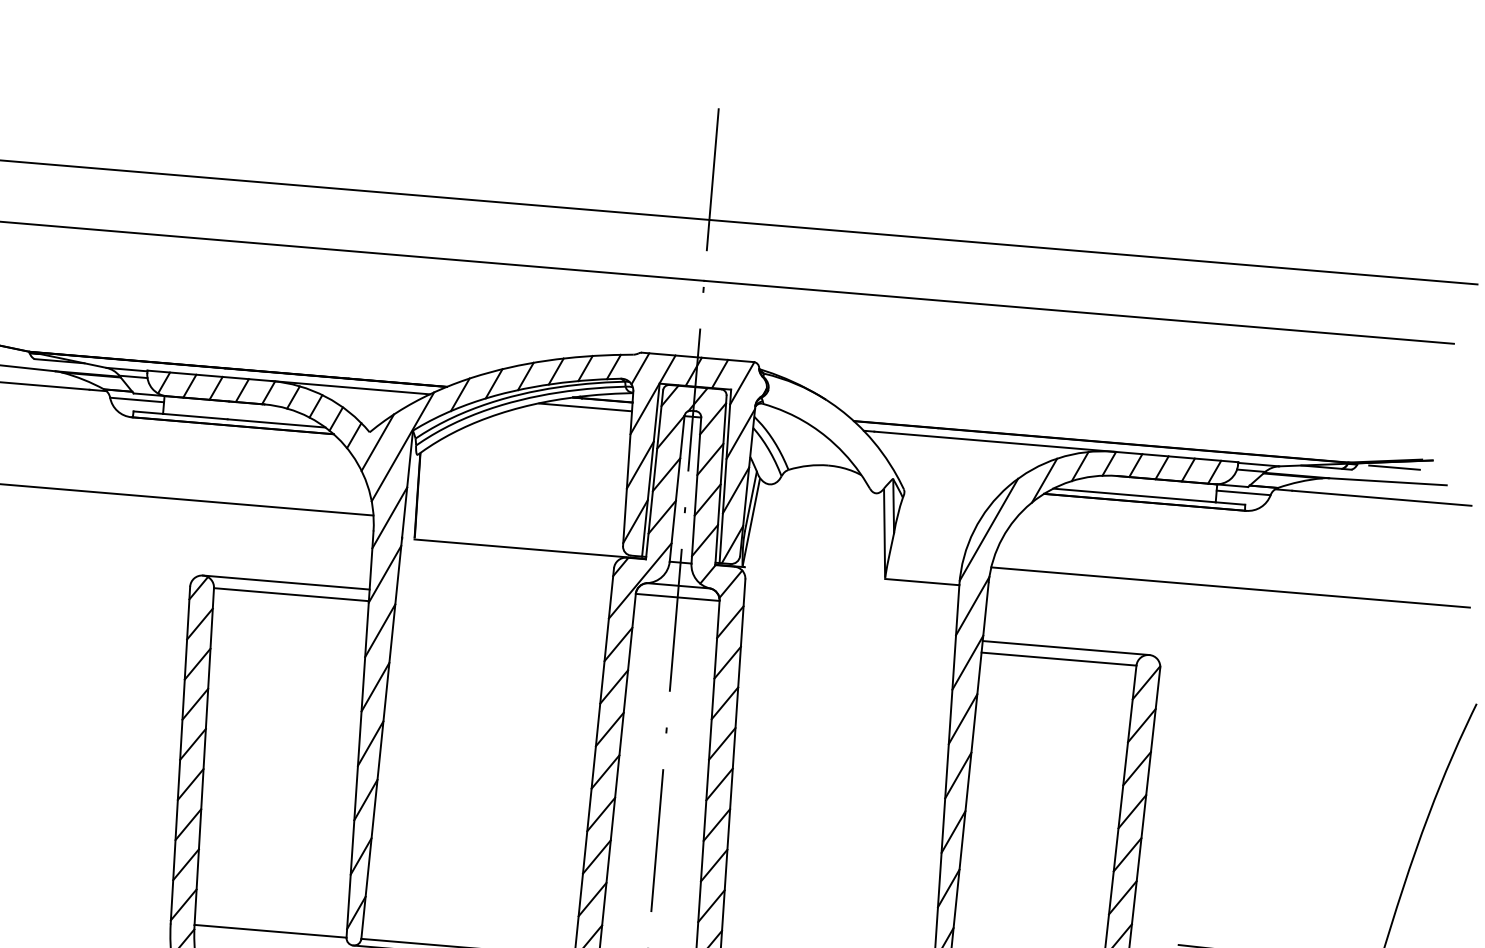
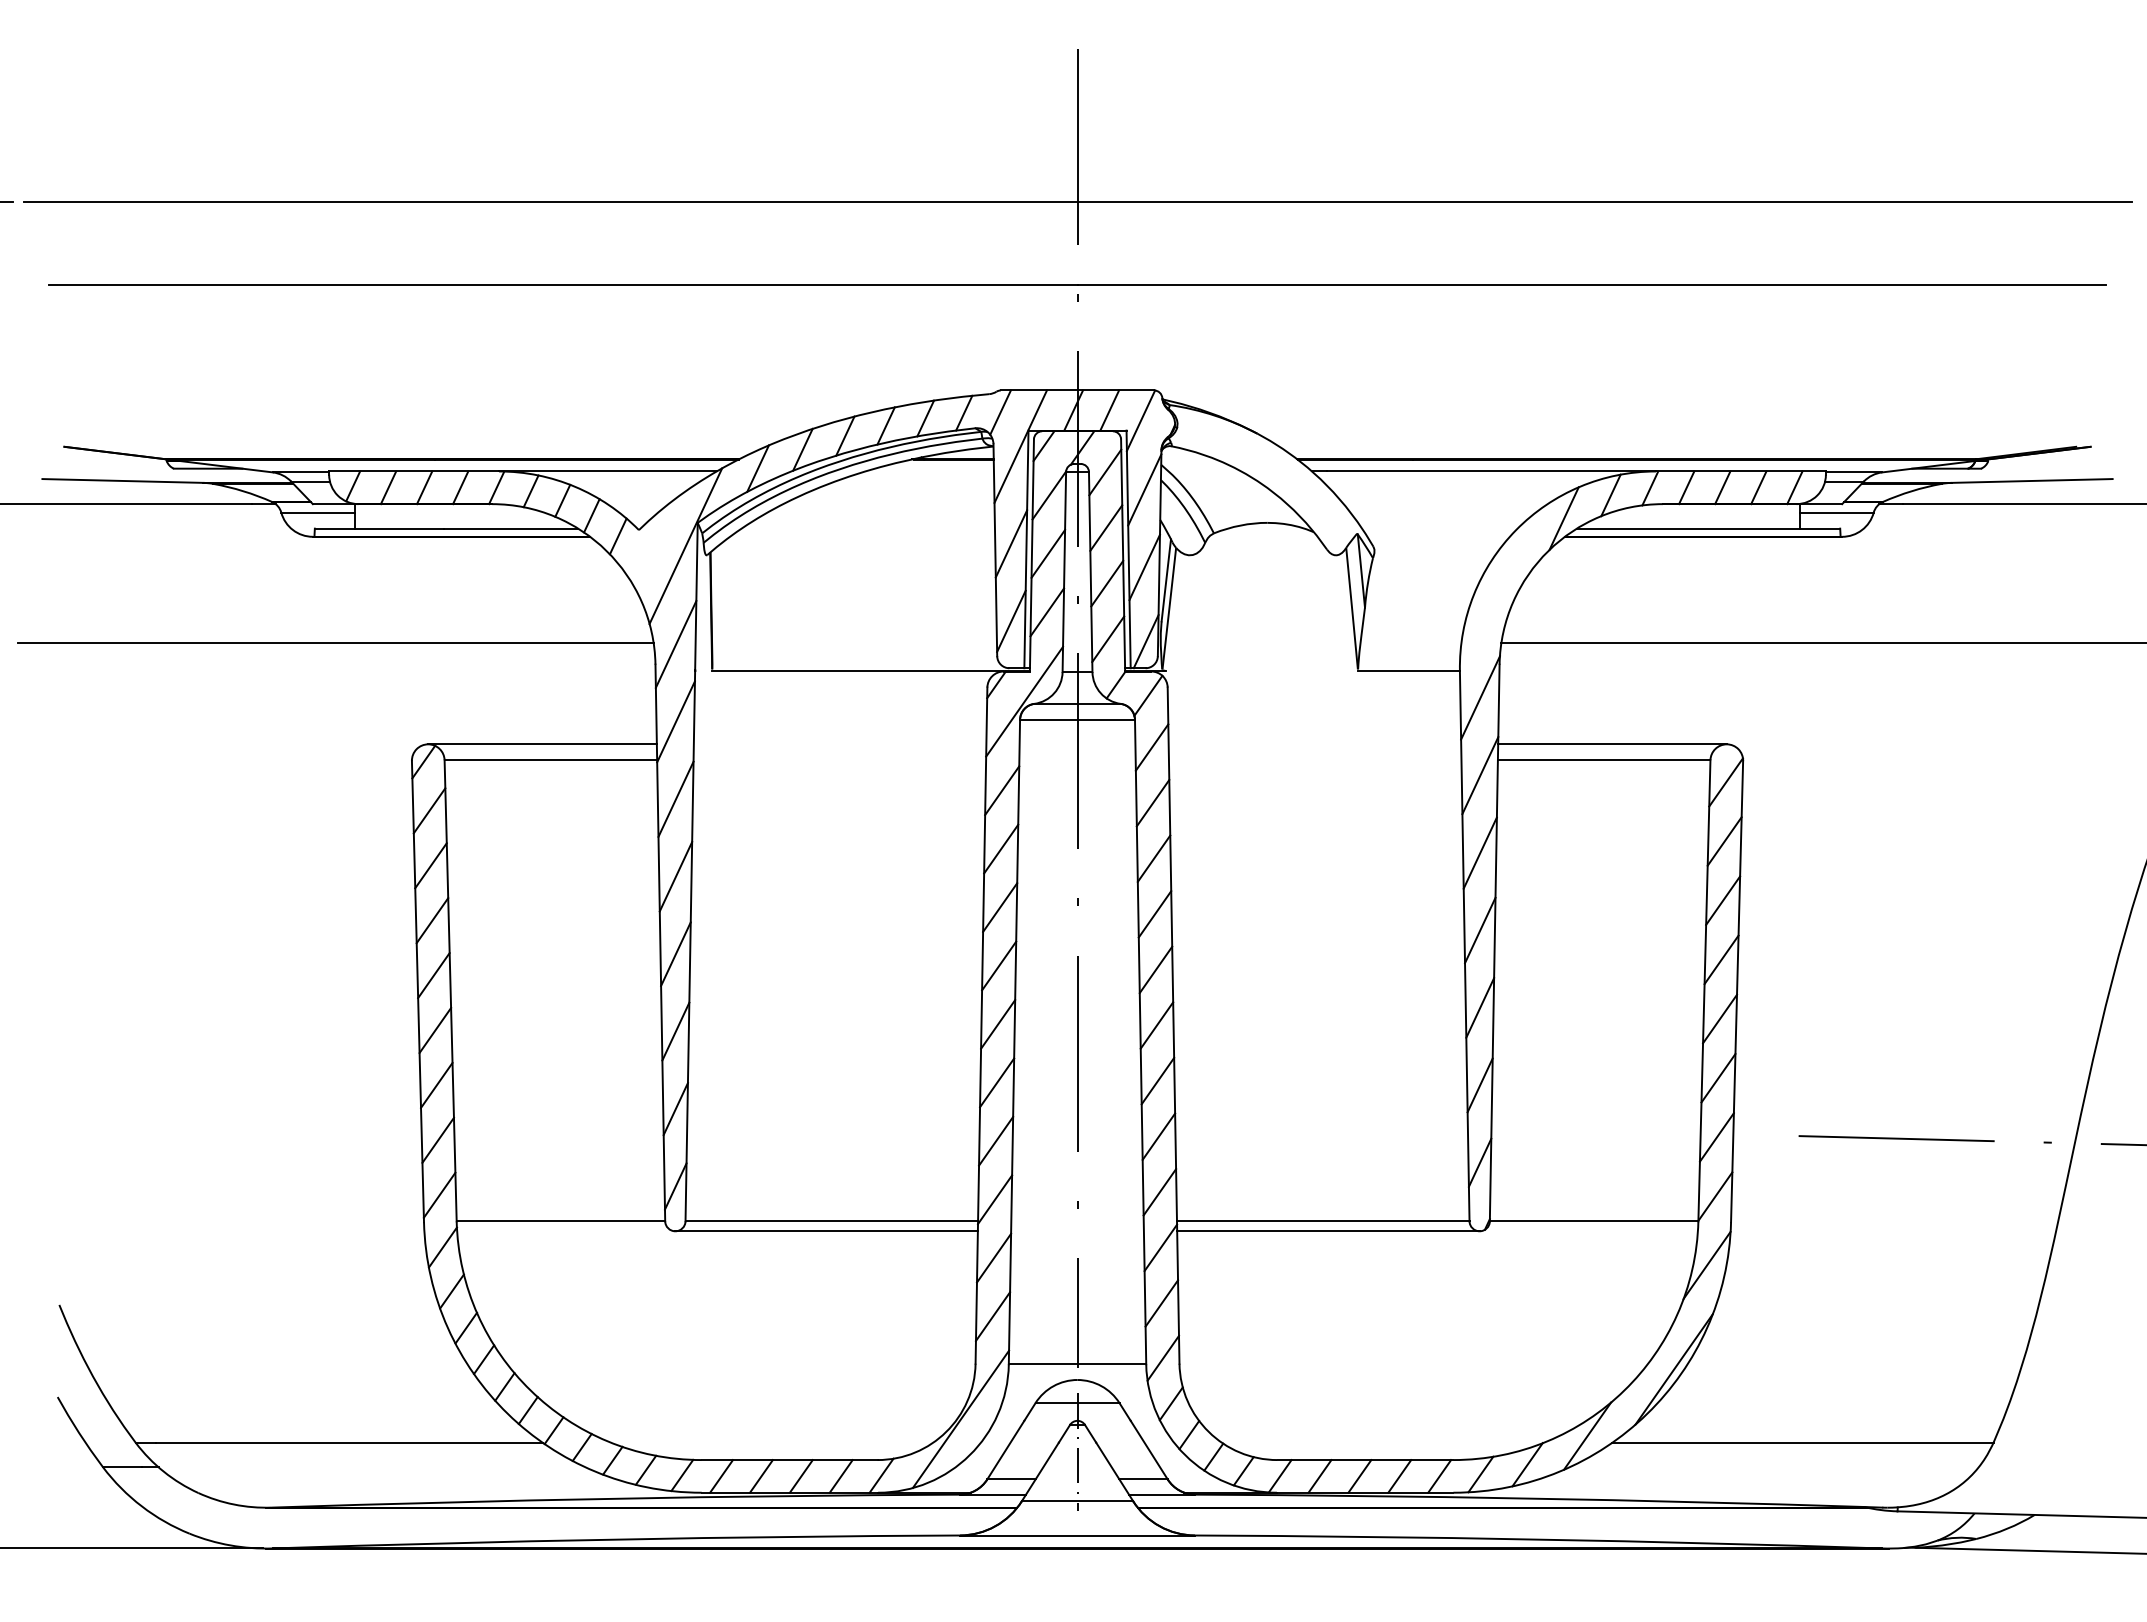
line: (585, 407) -> (929, 471), removed
line: (377, 442) -> (650, 542), removed
line: (1394, 467) -> (2039, 460), removed
line: (988, 529) -> (1493, 591), removed

